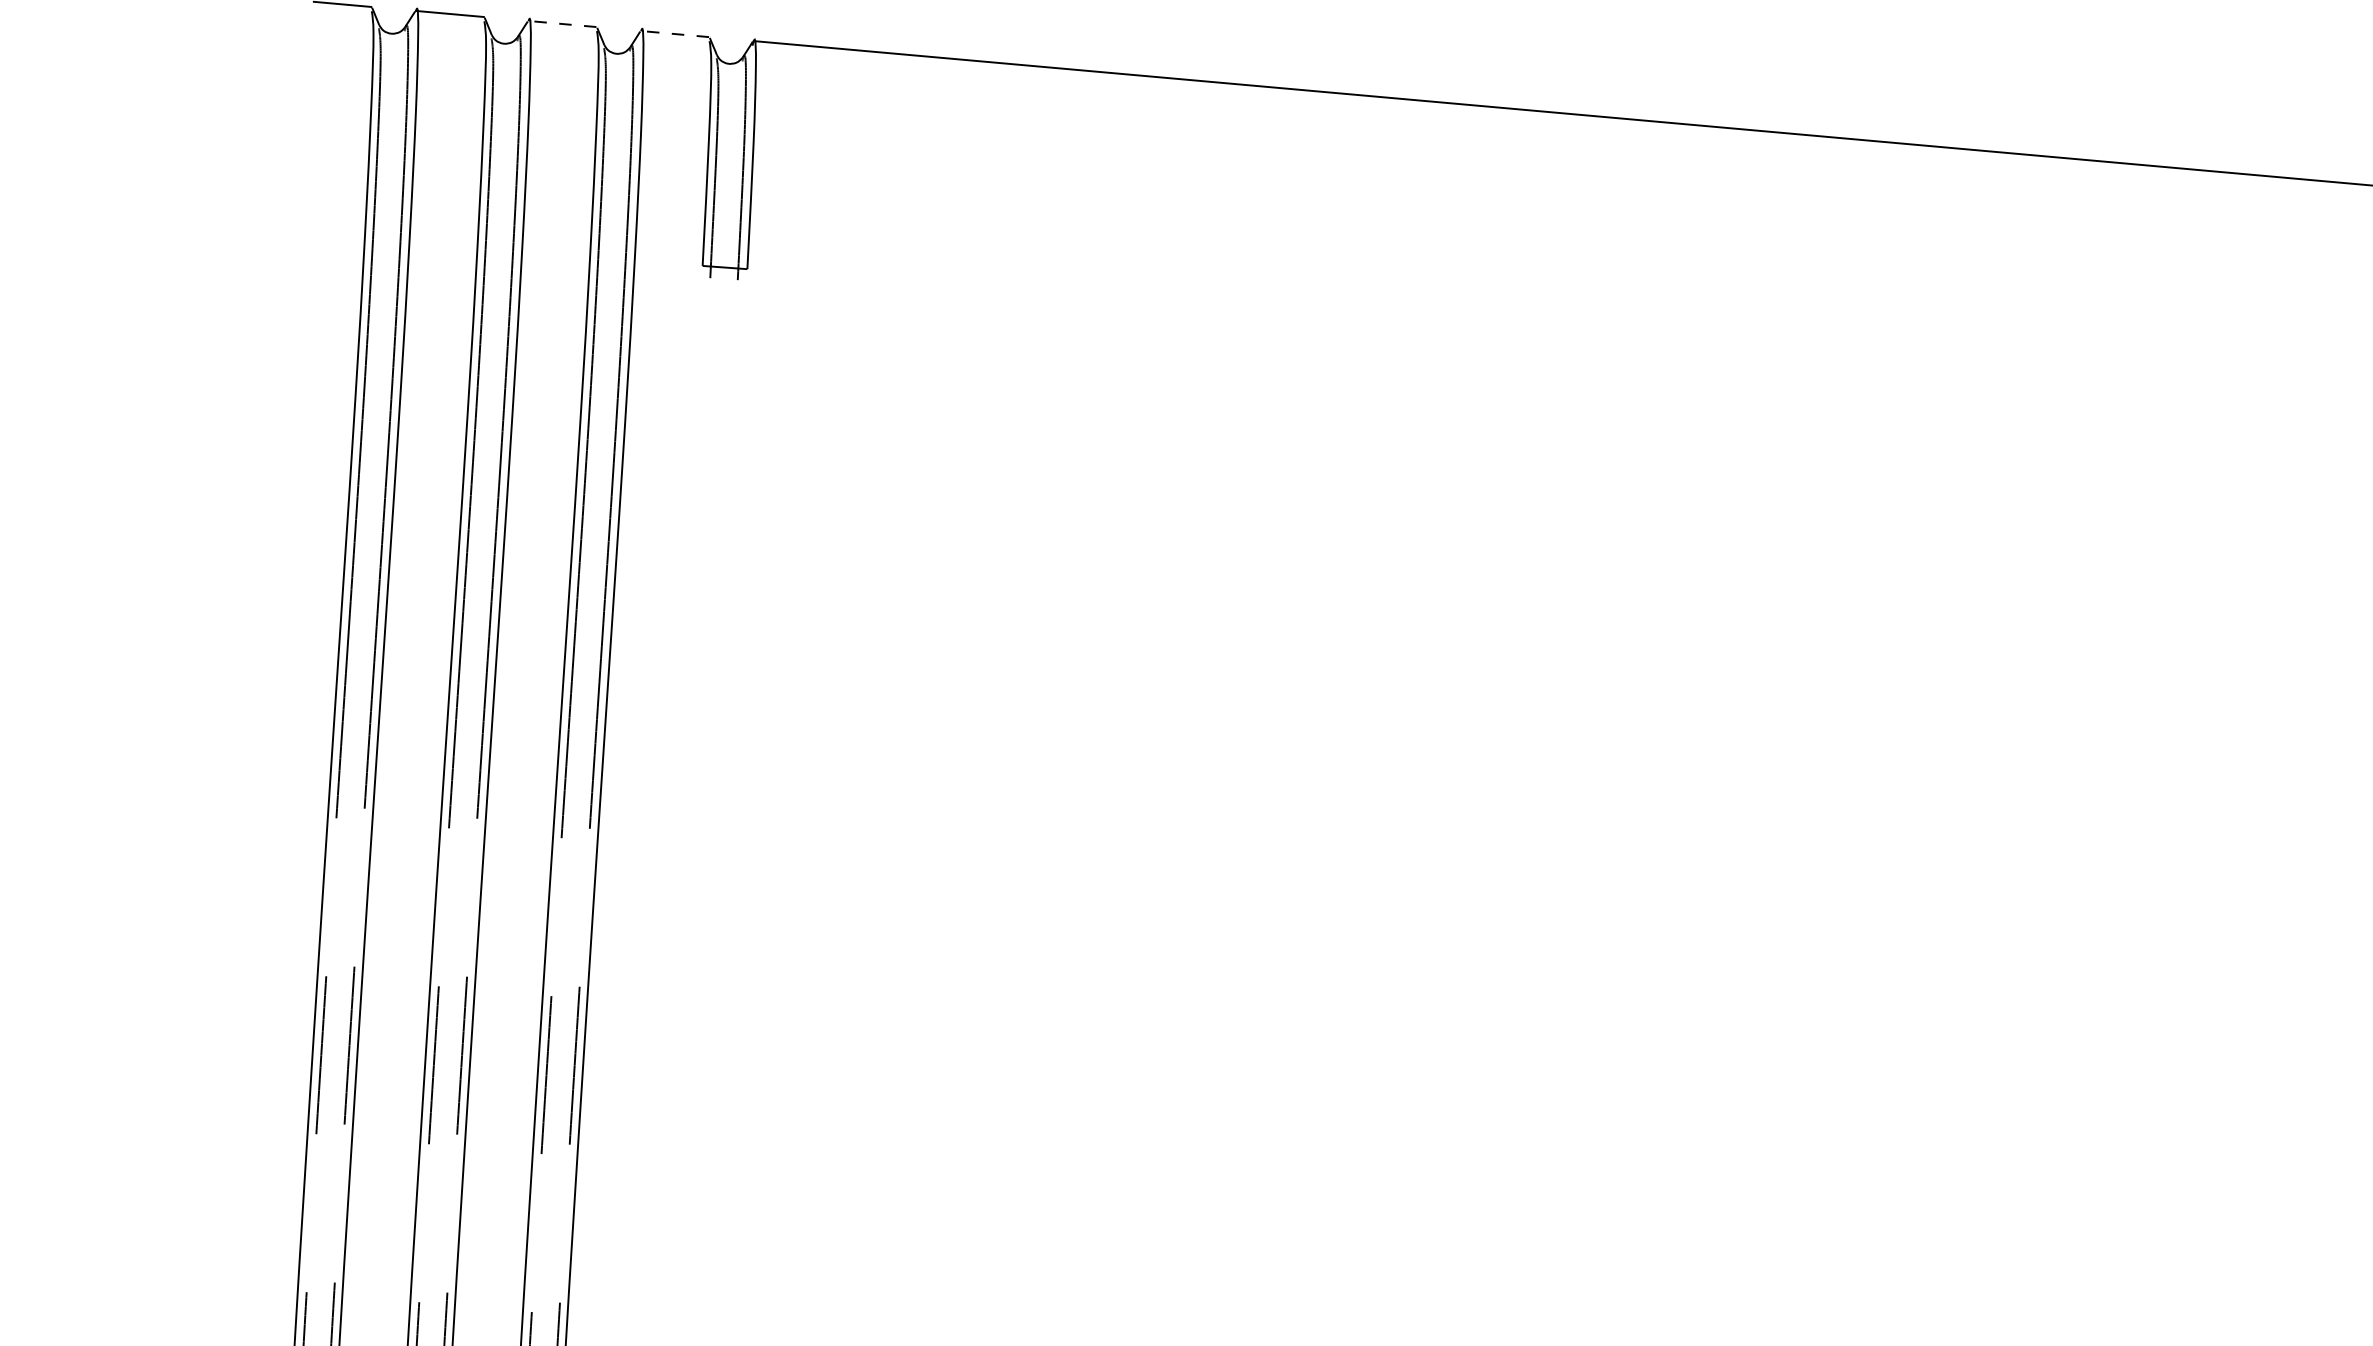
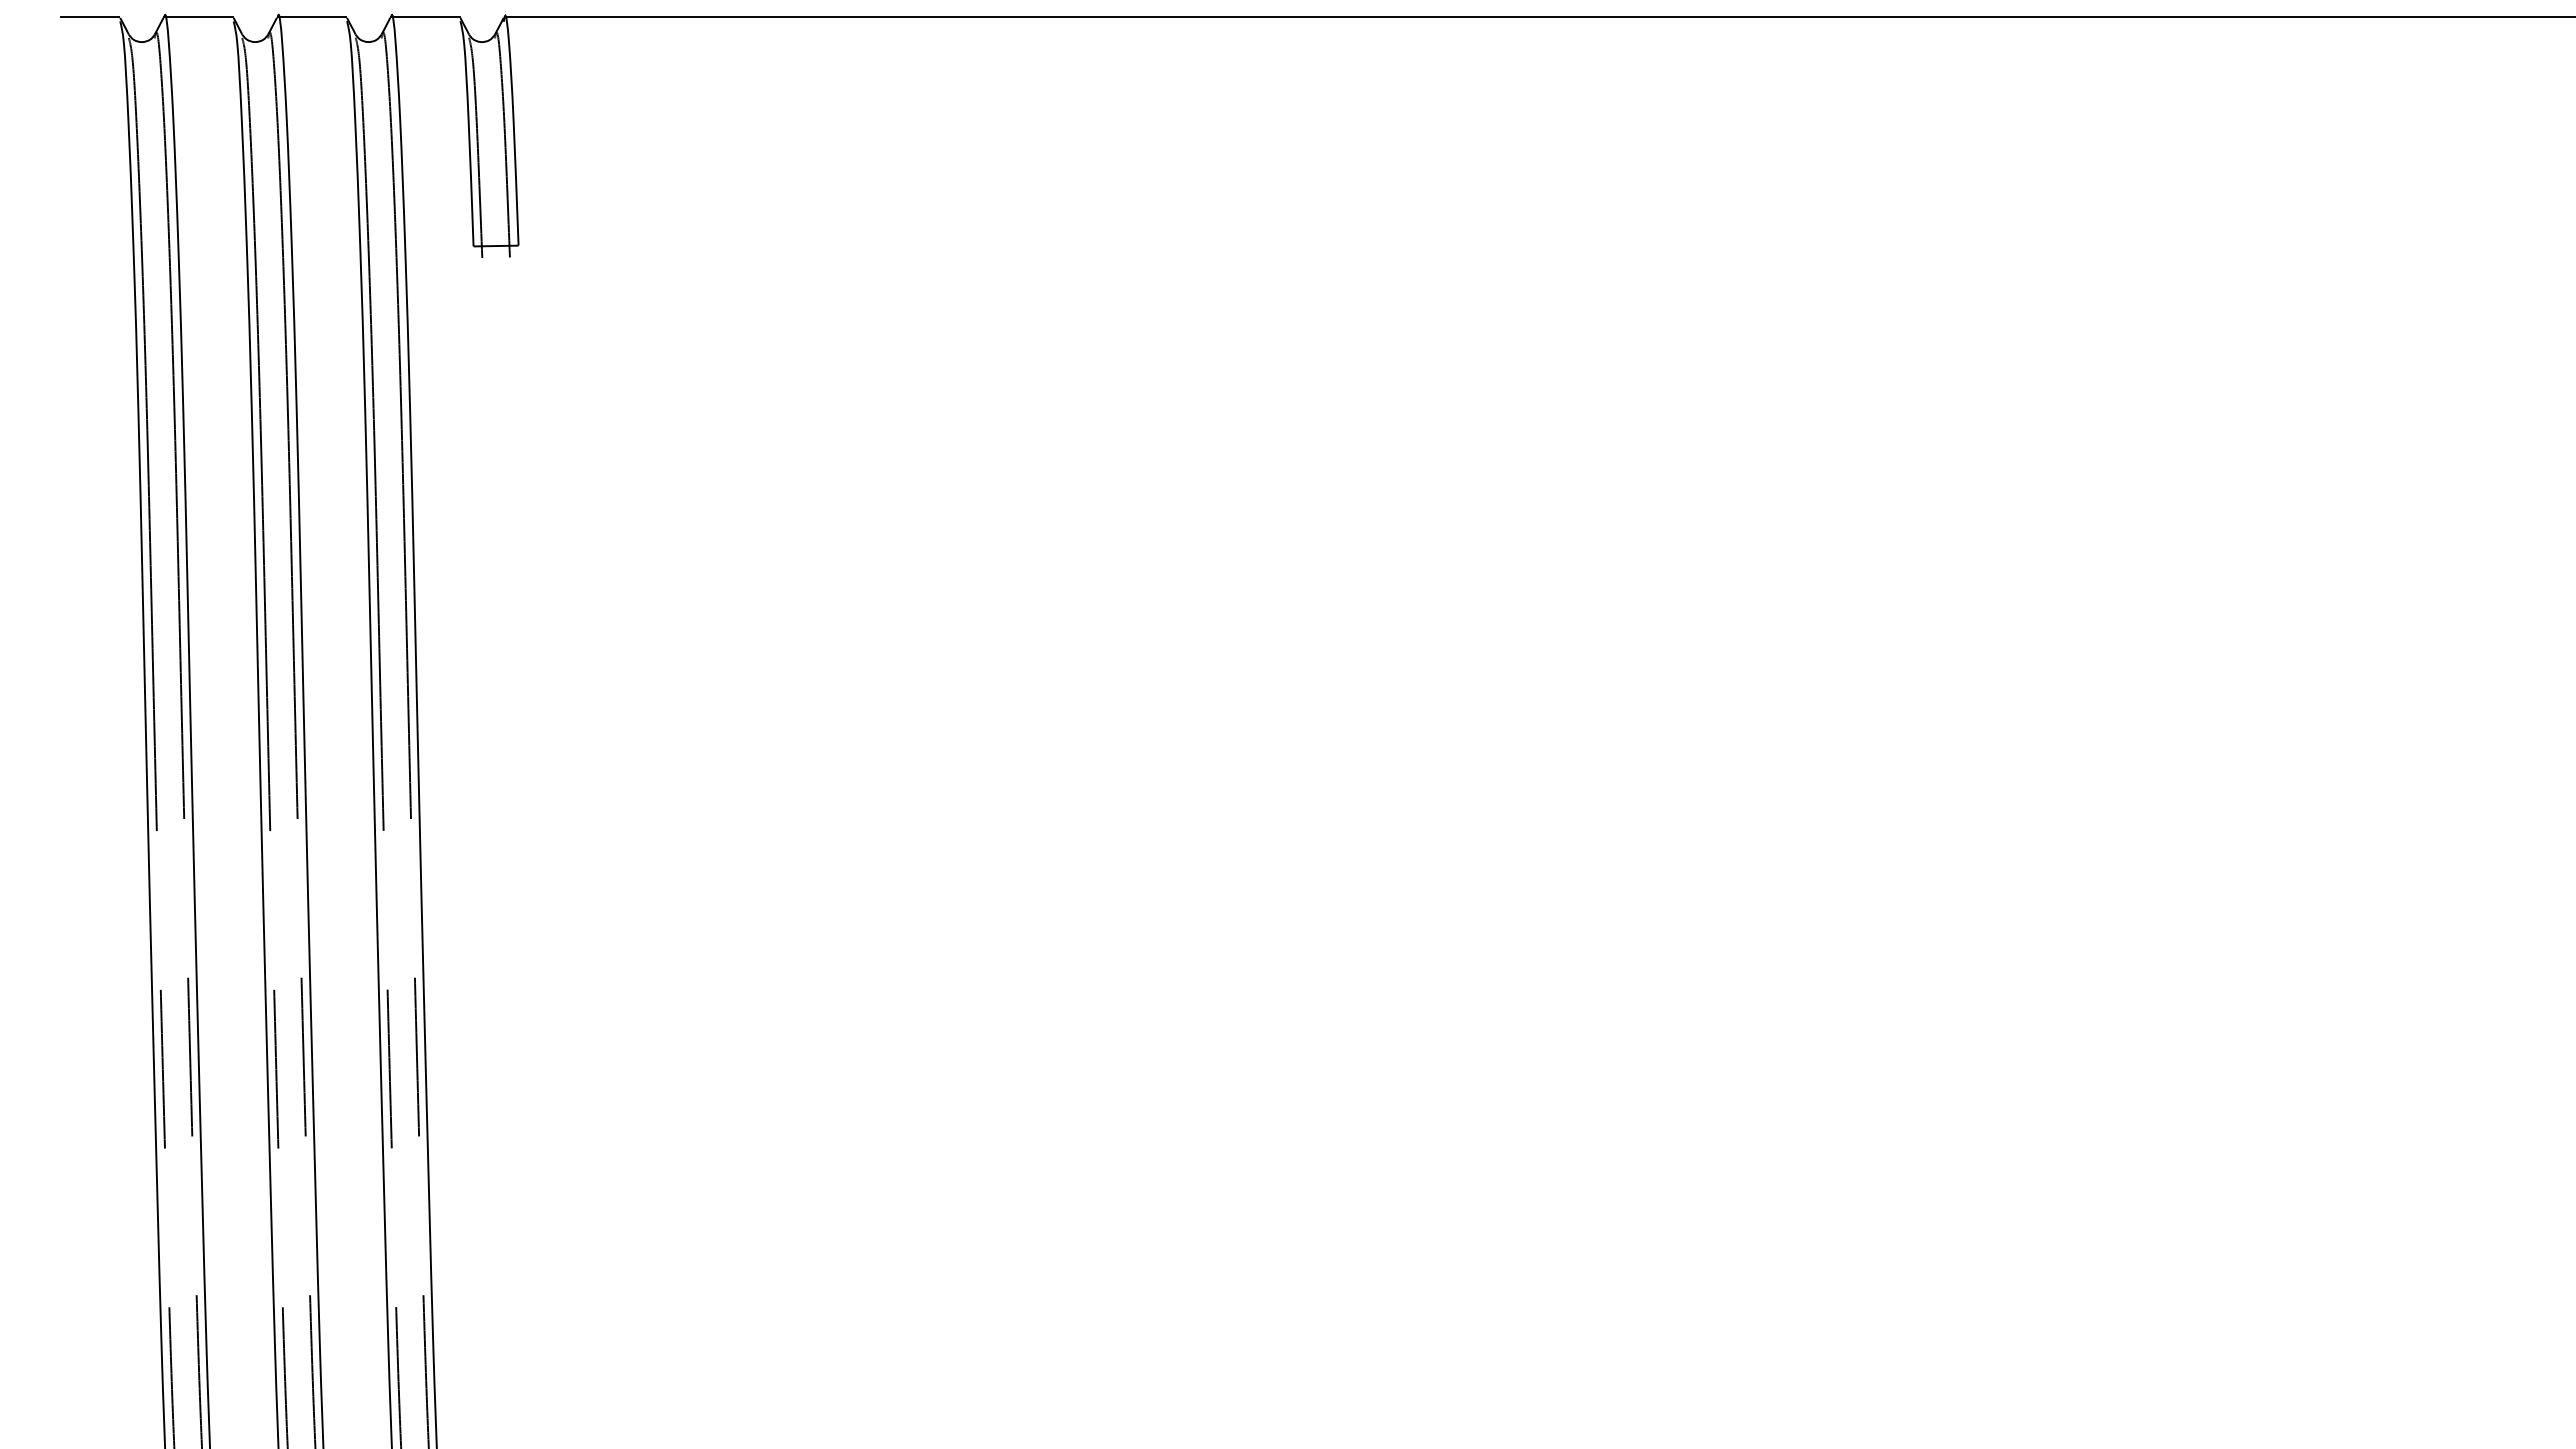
line: (562, 24) -> (311, 17), dashed -> solid
line: (674, 34) -> (424, 17), dashed -> solid

